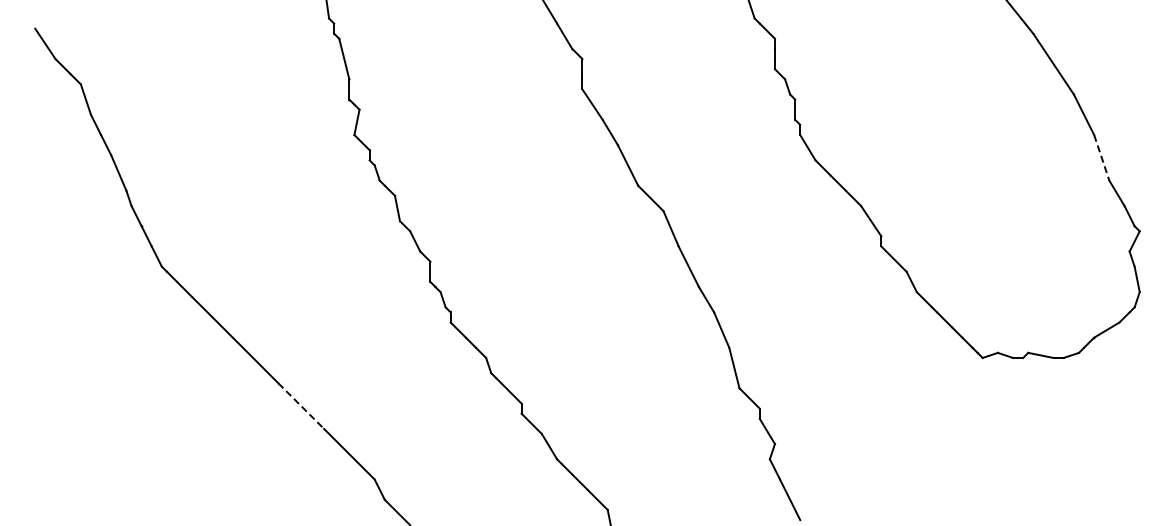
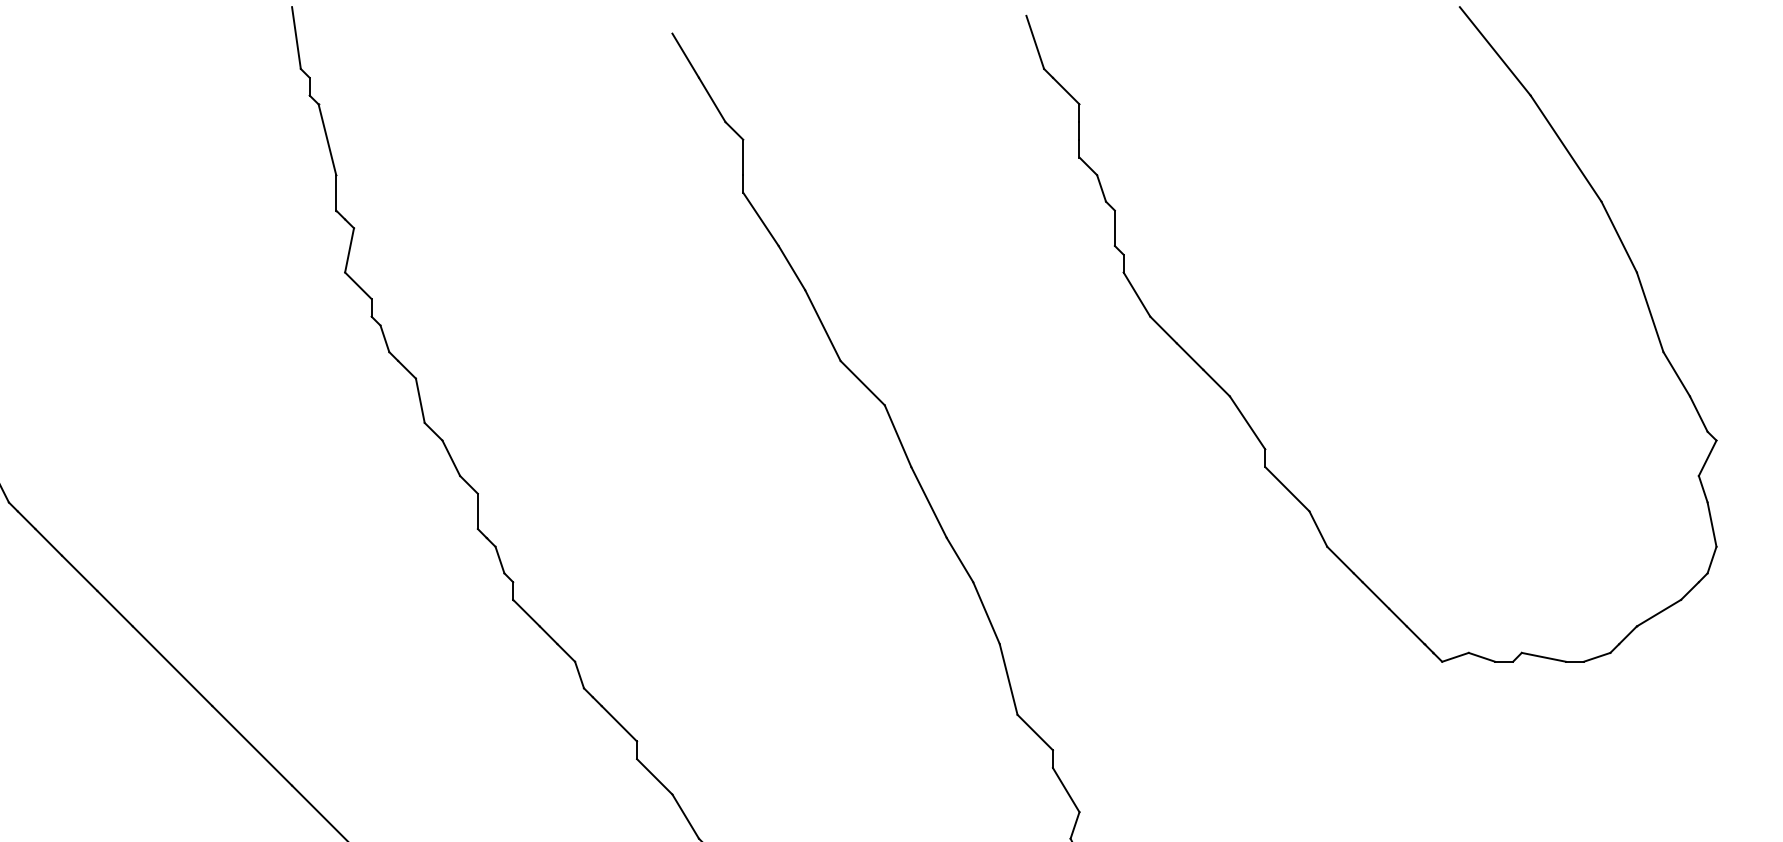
line: (1101, 158) -> (1649, 313), dashed -> solid
line: (301, 406) -> (252, 746), dashed -> solid

